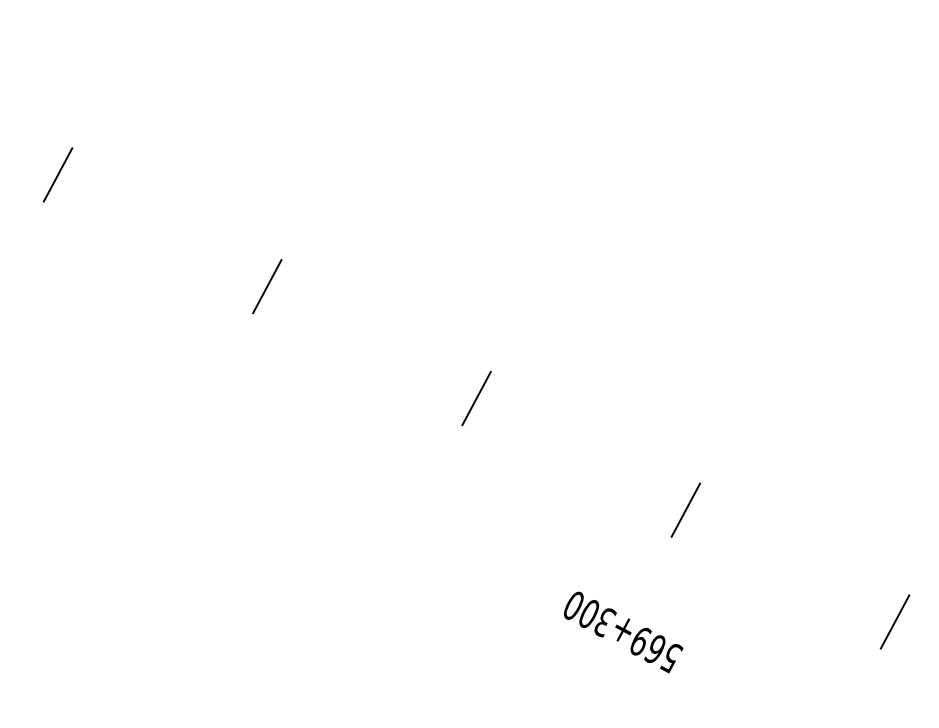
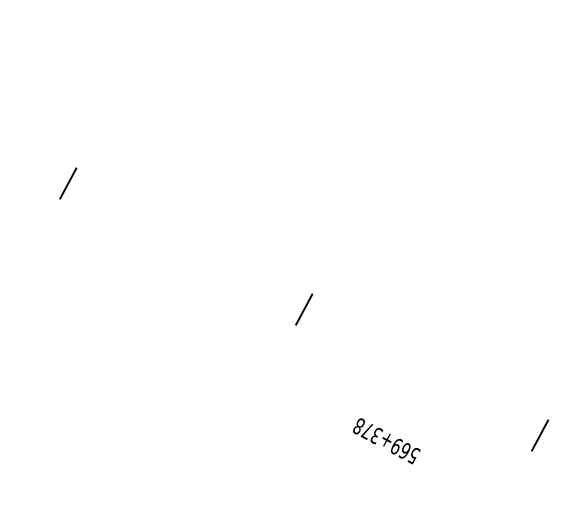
line: (267, 286) -> (186, 246), removed
line: (686, 510) -> (422, 372), removed
text: (581, 609) -> (363, 428), 569+300 -> 569+378

